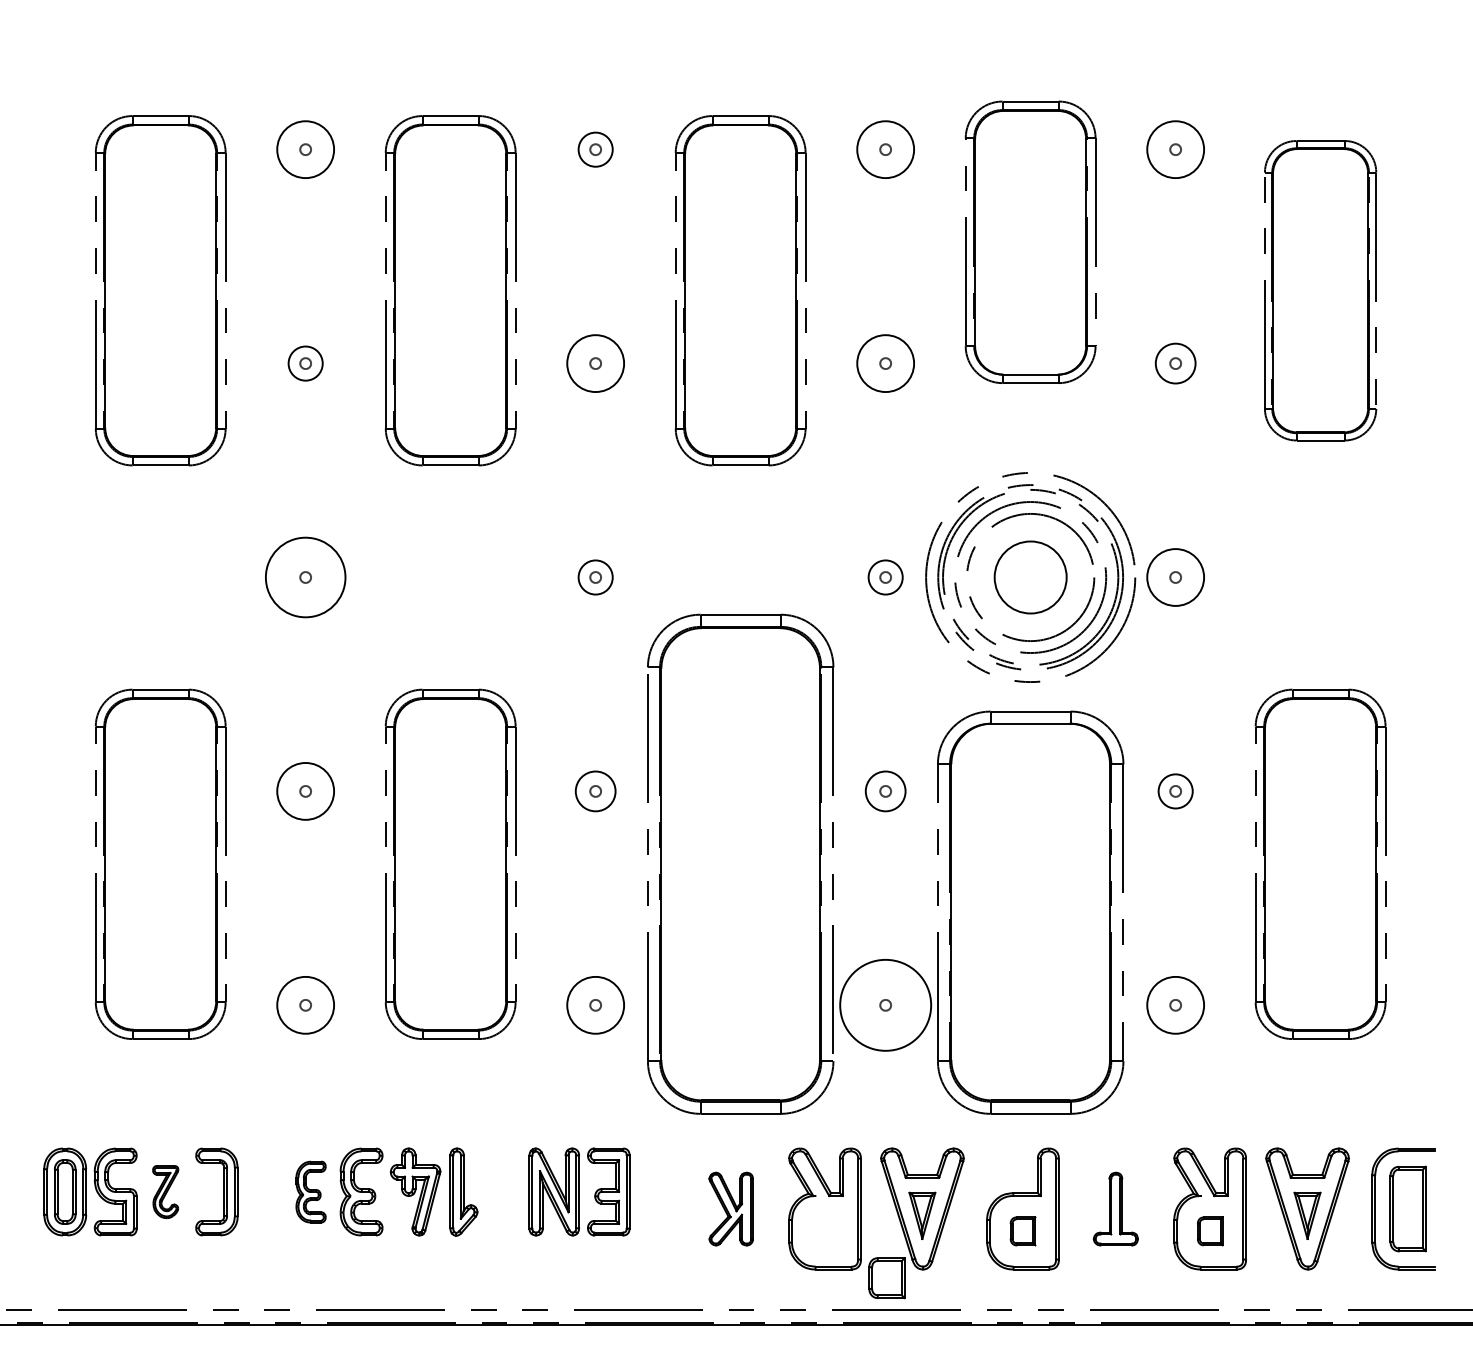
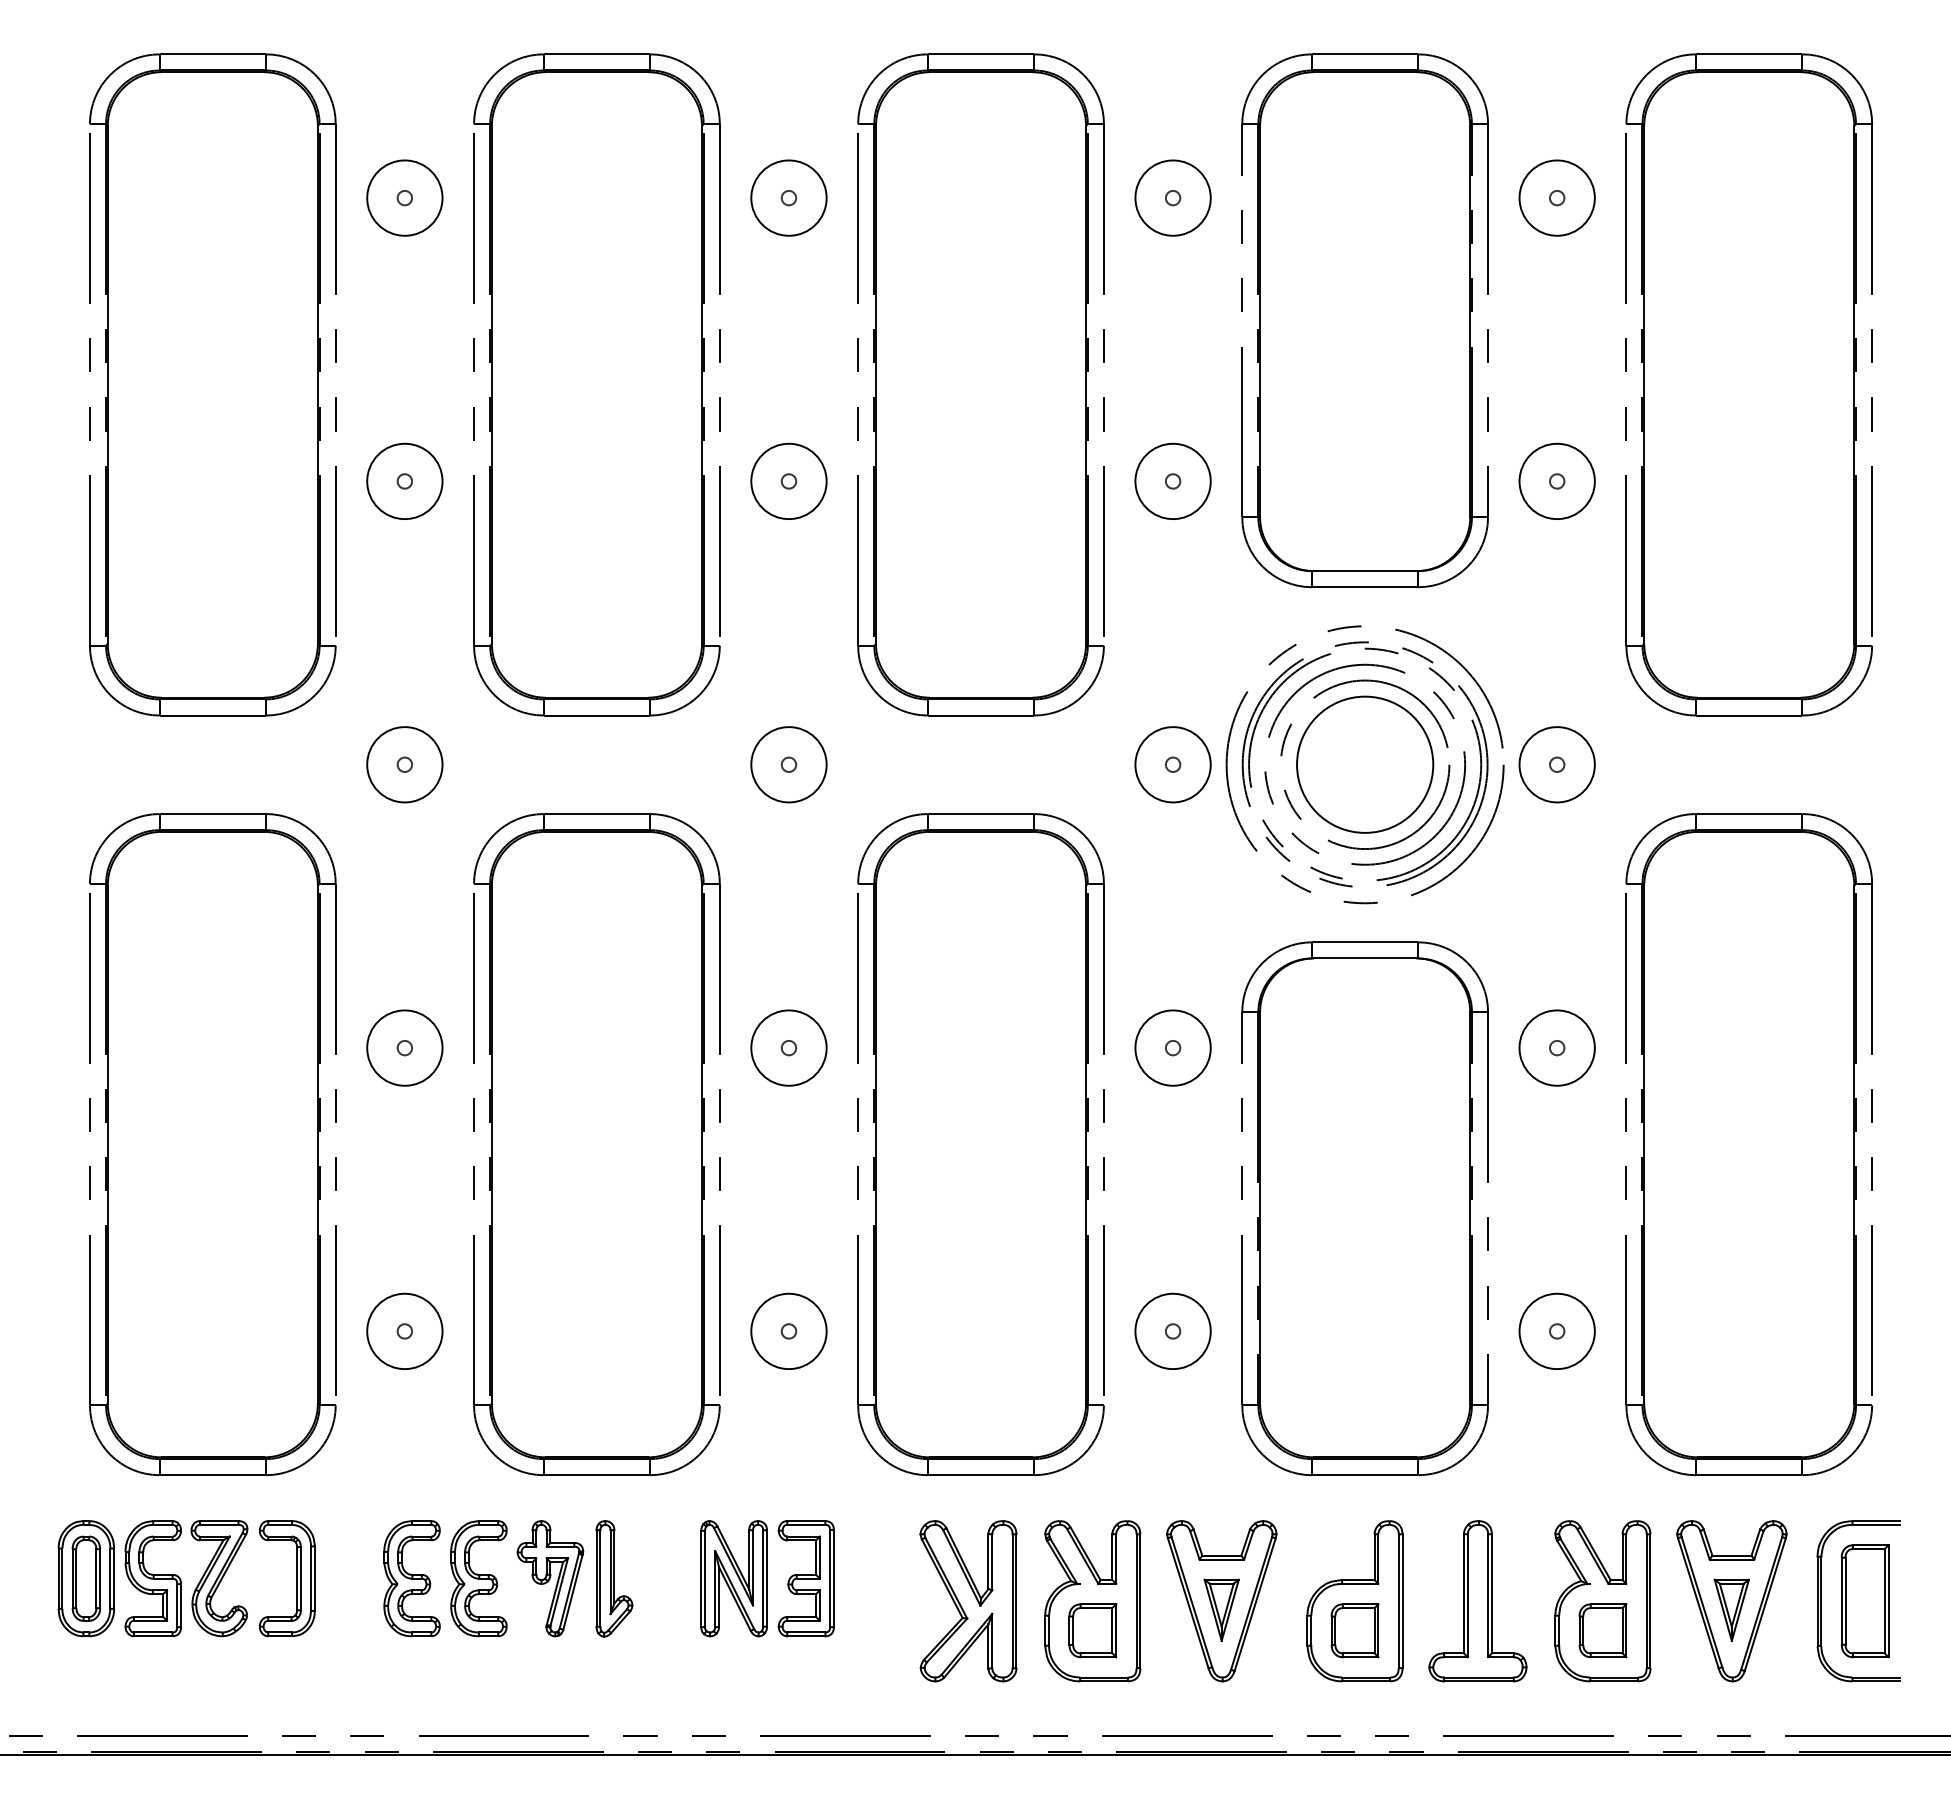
circle: (595, 149) -> (788, 197), size x1.67
part: (1030, 242) -> (1364, 320), size x1.43
part: (160, 290) -> (212, 384), size x1.43
part: (450, 290) -> (596, 384), size x1.43
part: (740, 290) -> (980, 384), size x1.43
part: (1320, 290) -> (1748, 384), size x1.67
circle: (305, 363) -> (404, 481), size x1.67
circle: (1175, 363) -> (1556, 481), size x1.43
circle: (305, 577) -> (404, 764), size x0.71
circle: (595, 577) -> (788, 764), size x1.67
circle: (885, 577) -> (1172, 764), size x1.67
circle: (1030, 577) -> (1365, 764), size x1.43
circle: (595, 790) -> (788, 1047), size x1.43
circle: (885, 790) -> (1172, 1047), size x1.43
circle: (1175, 790) -> (1556, 1047), size x1.67
part: (160, 864) -> (212, 1144), size x1.43
part: (450, 864) -> (596, 1144), size x1.43
part: (1320, 864) -> (1748, 1144), size x1.43
circle: (885, 1005) -> (1172, 1331), size x0.62
part: (165, 1191) -> (219, 1578), size x1.67
part: (310, 1191) -> (411, 1578), size x1.43
part: (731, 1209) -> (968, 1601), size x1.67
part: (1115, 1209) -> (1477, 1601), size x1.67
part: (1022, 1231) -> (1354, 1630), size x1.43
part: (1209, 1231) -> (1602, 1630), size x1.43
part: (886, 1277) -> (1092, 1630), moved

